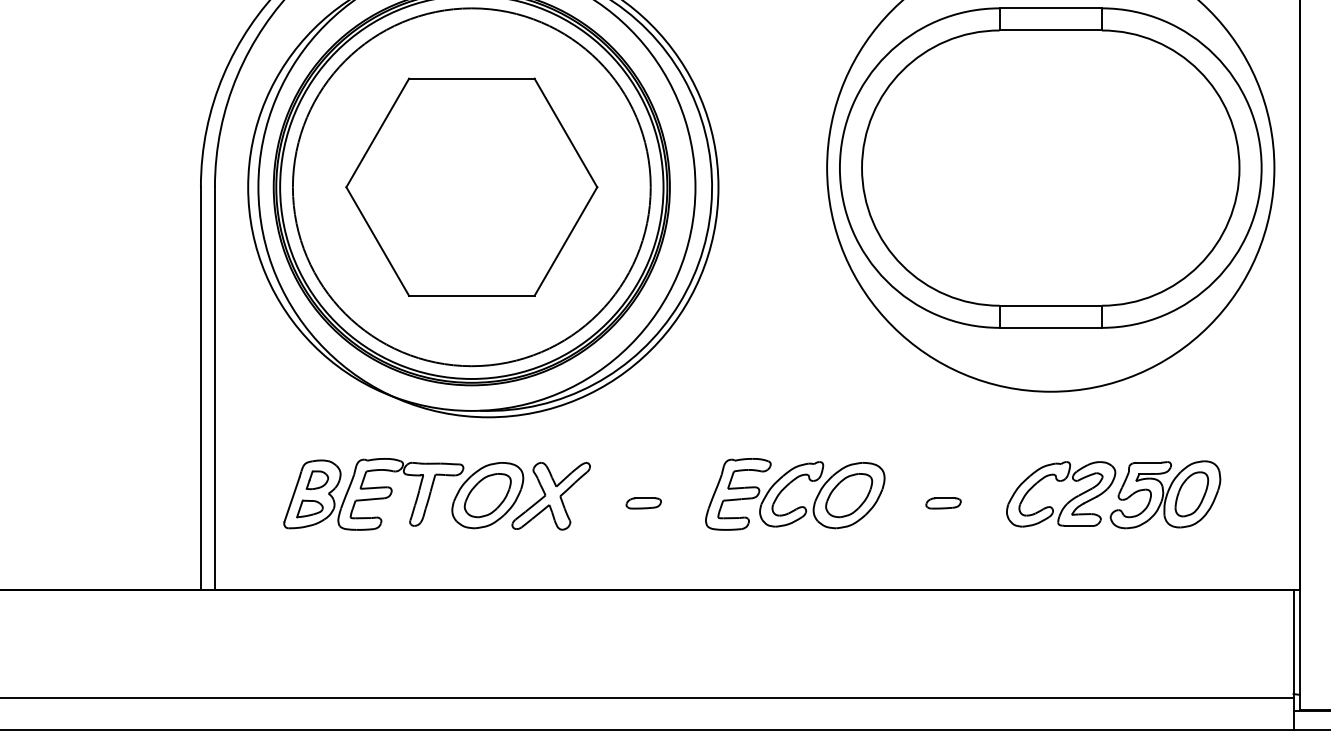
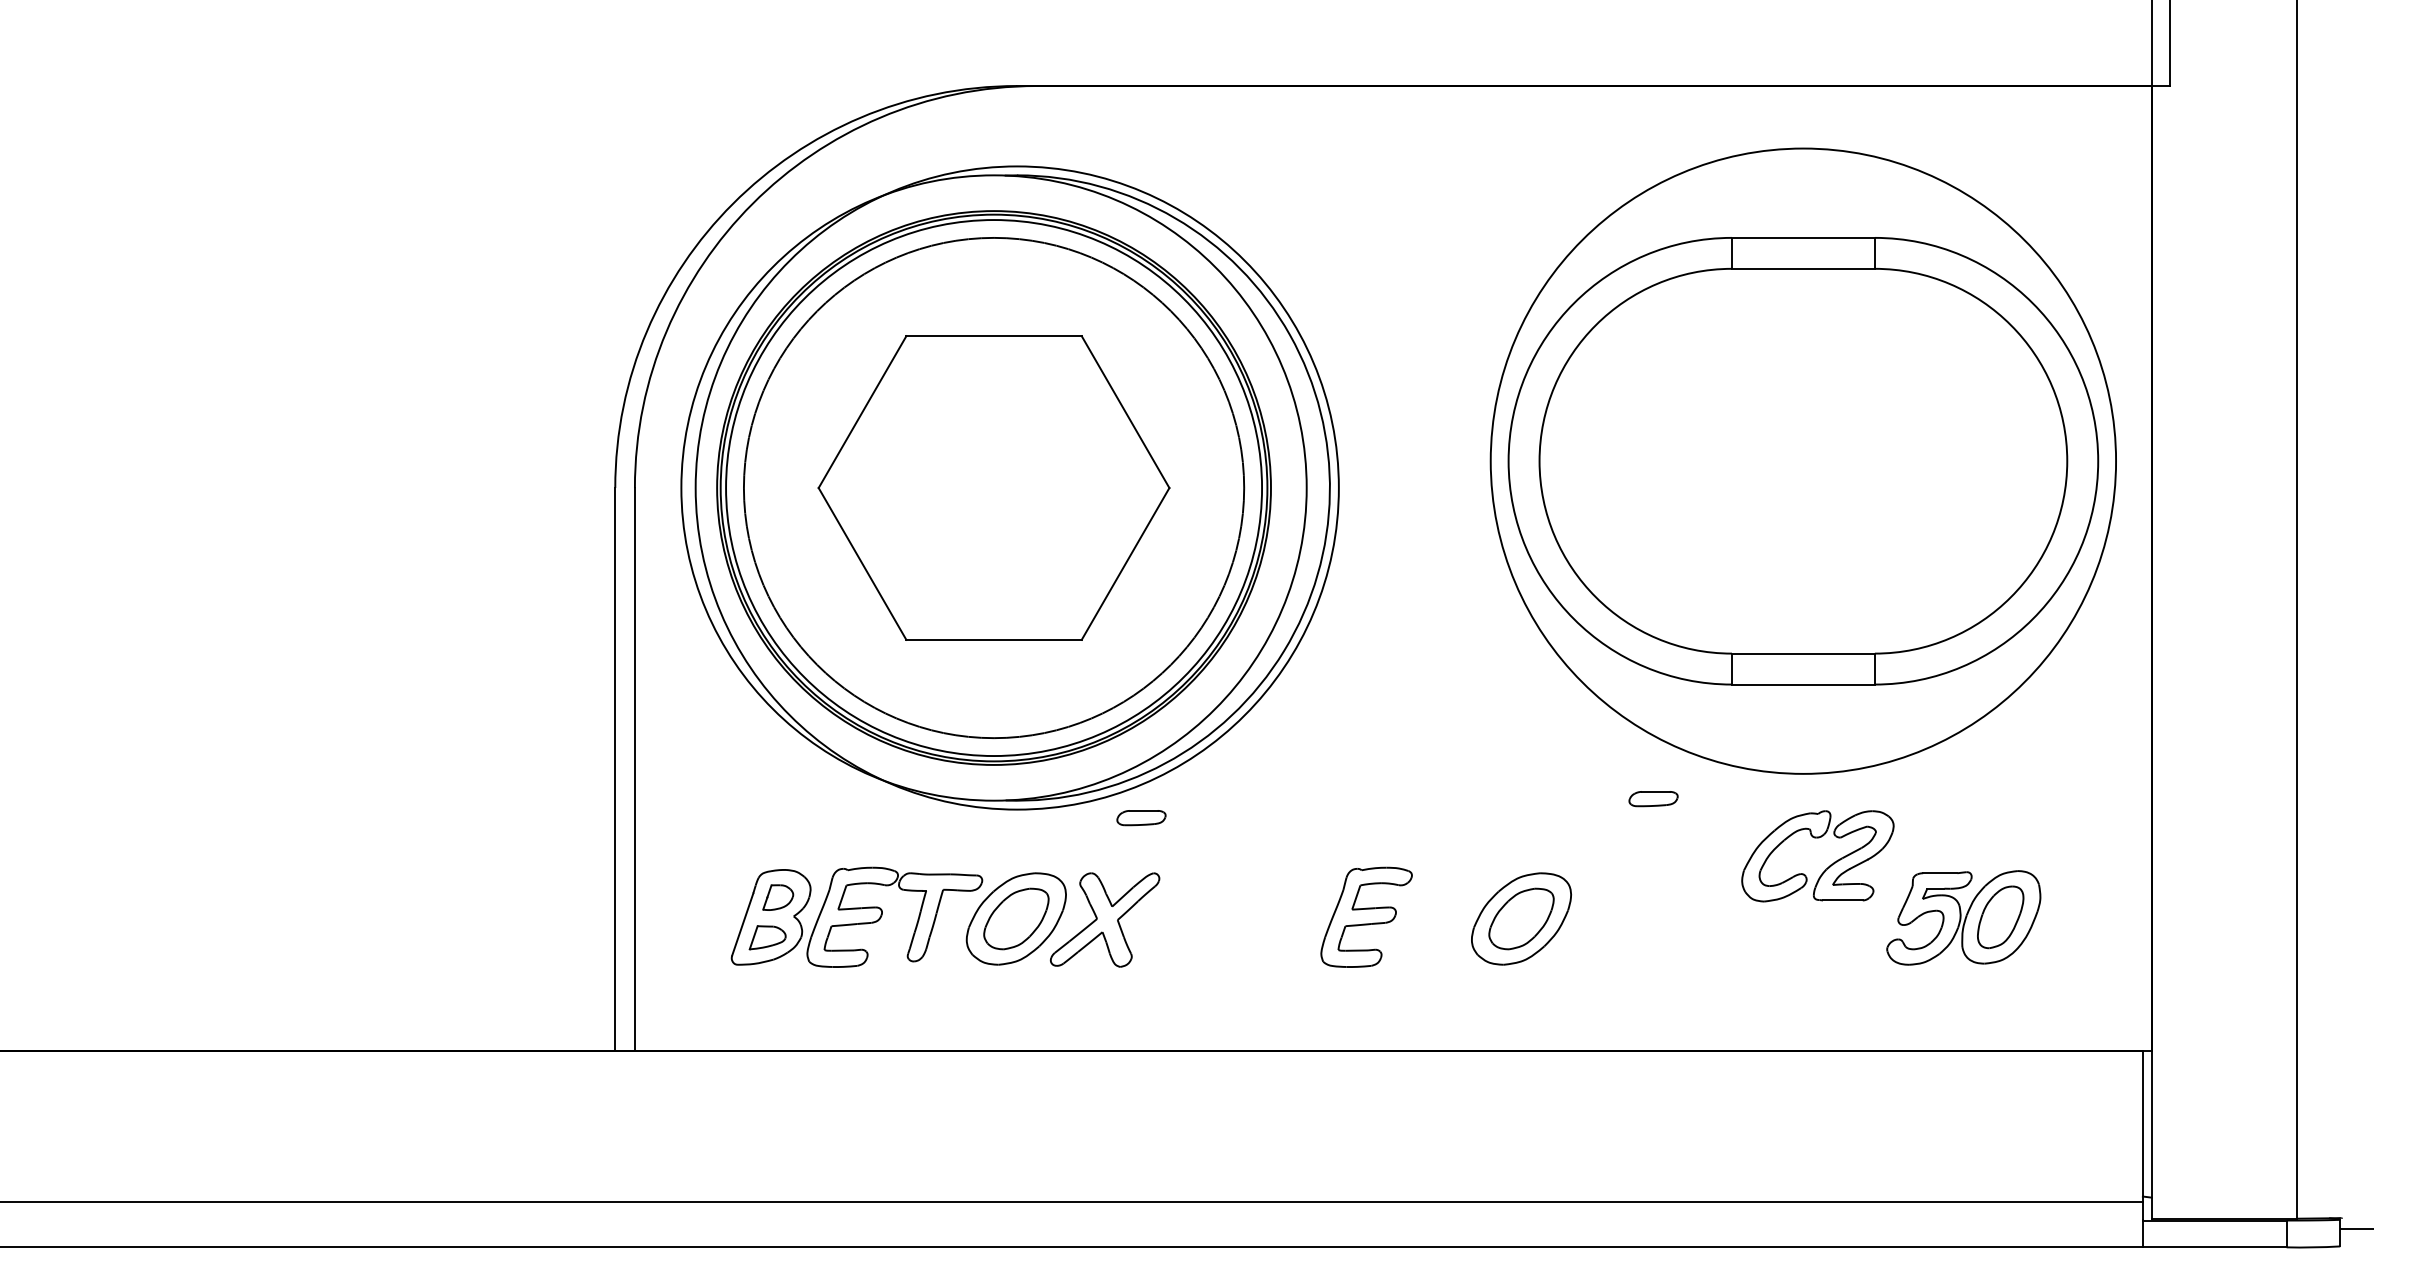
part: (785, 488) -> (1432, 908), removed
part: (1068, 501) -> (1828, 866), moved
part: (643, 503) -> (1141, 818), moved
part: (943, 503) -> (1653, 799), moved

